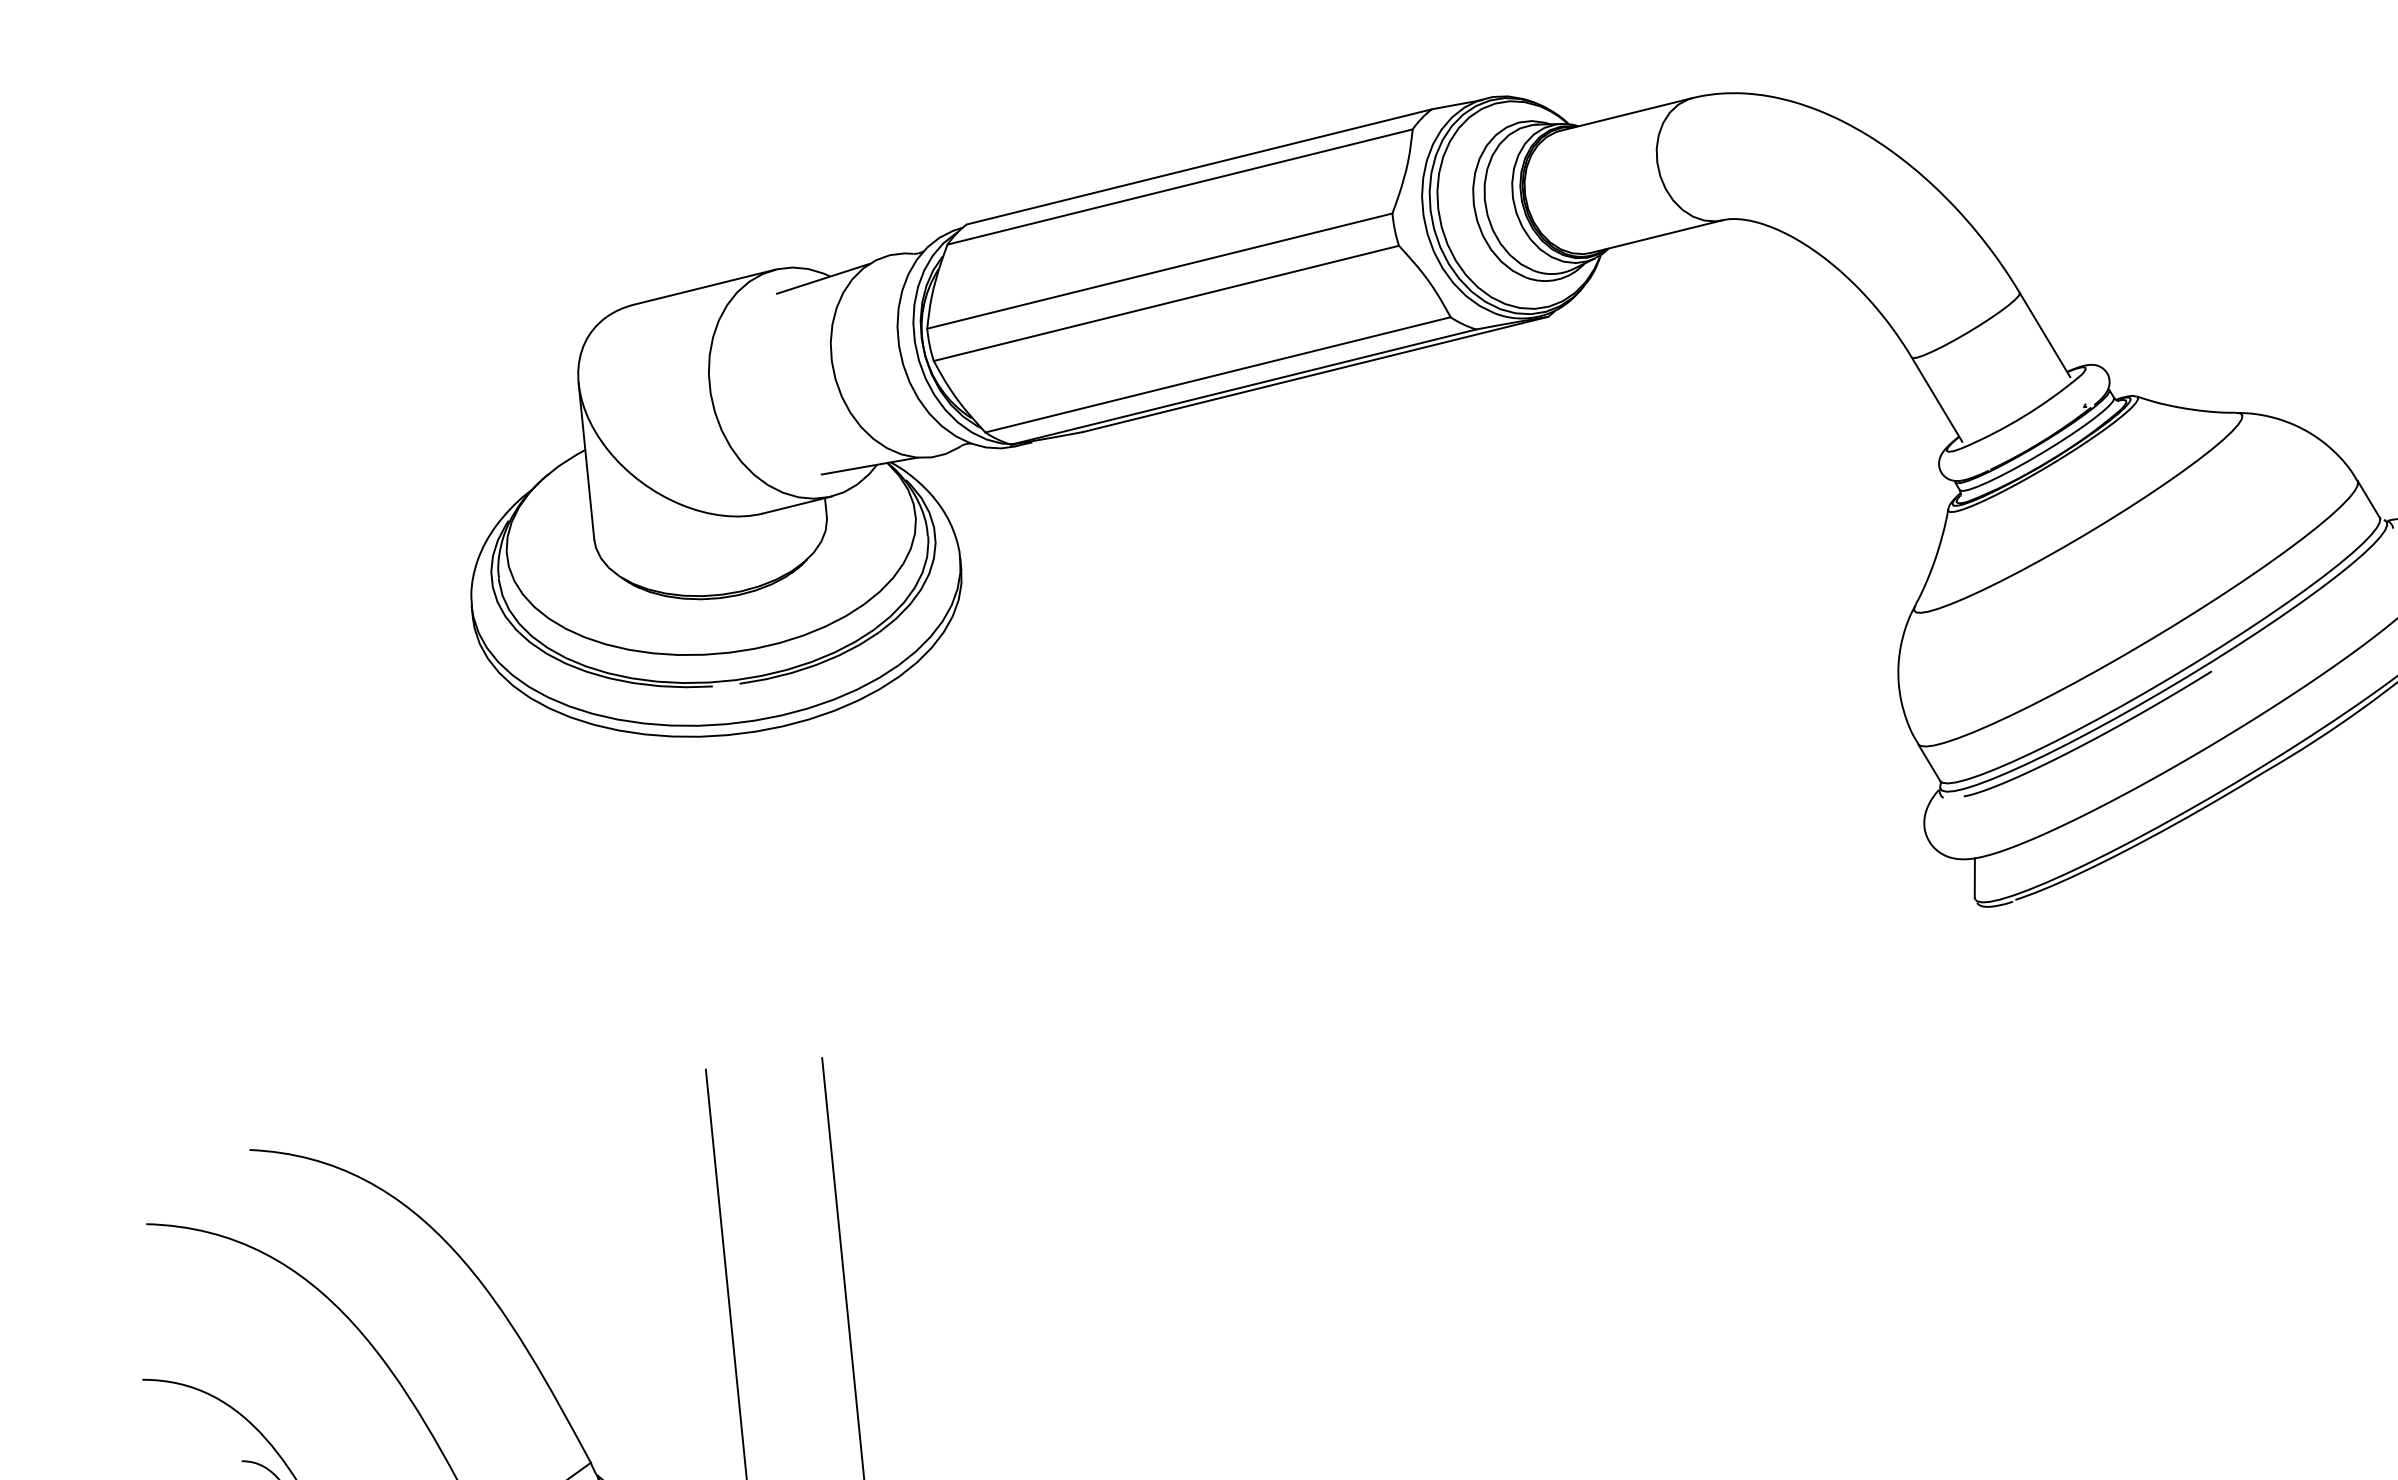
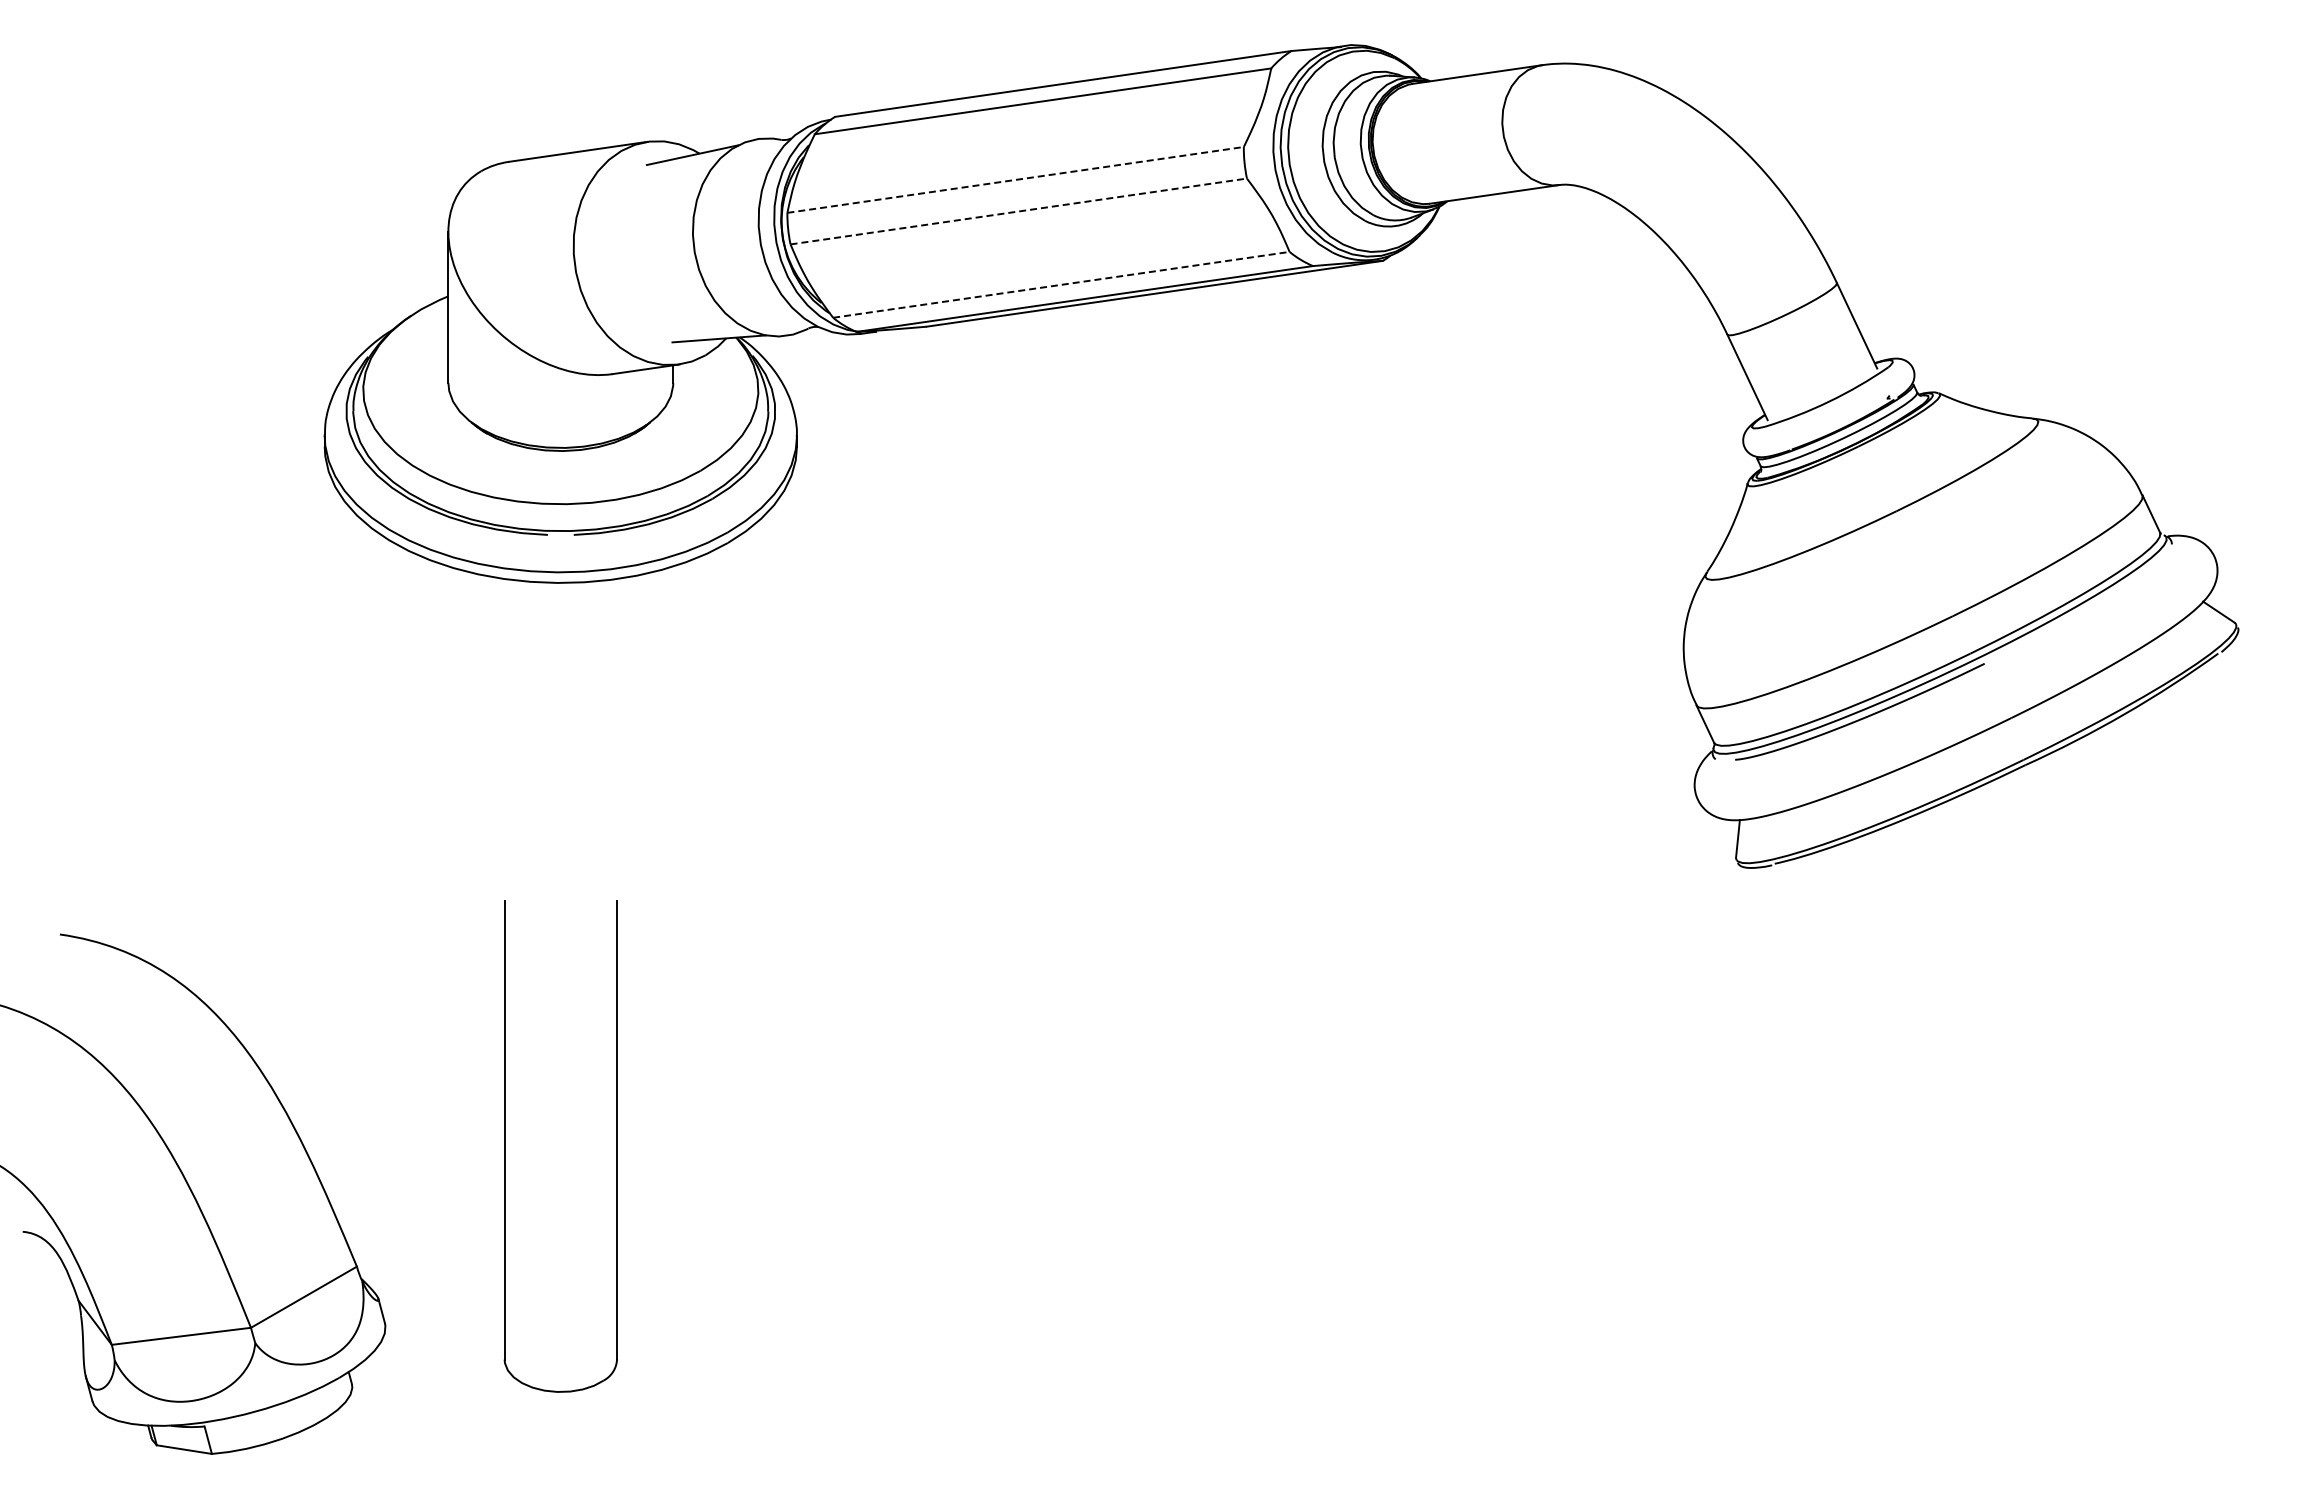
line: (1159, 270) -> (1015, 179), solid -> dashed
line: (1166, 303) -> (1018, 211), solid -> dashed
line: (1218, 374) -> (1061, 284), solid -> dashed

